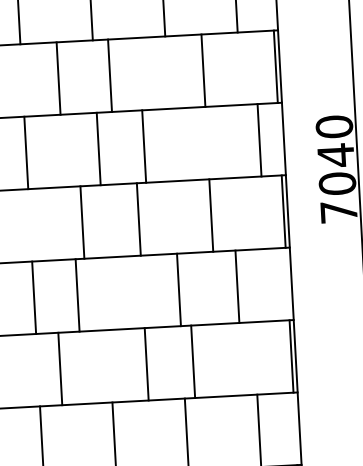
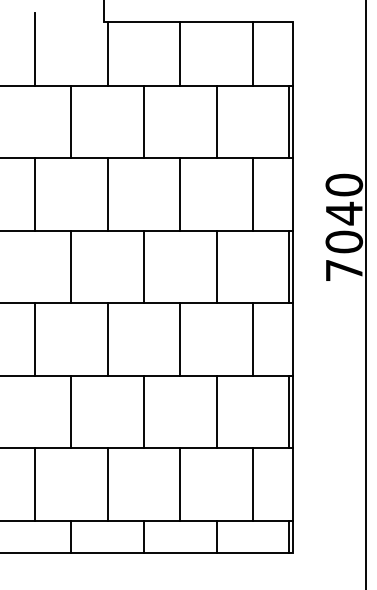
line: (109, 75) -> (143, 121), moved
line: (259, 140) -> (252, 194), moved
line: (144, 146) -> (180, 194), moved
line: (82, 222) -> (71, 266), moved
line: (237, 286) -> (252, 339), moved
line: (77, 295) -> (107, 339), moved
line: (193, 361) -> (216, 411), moved
line: (60, 368) -> (71, 411), moved

